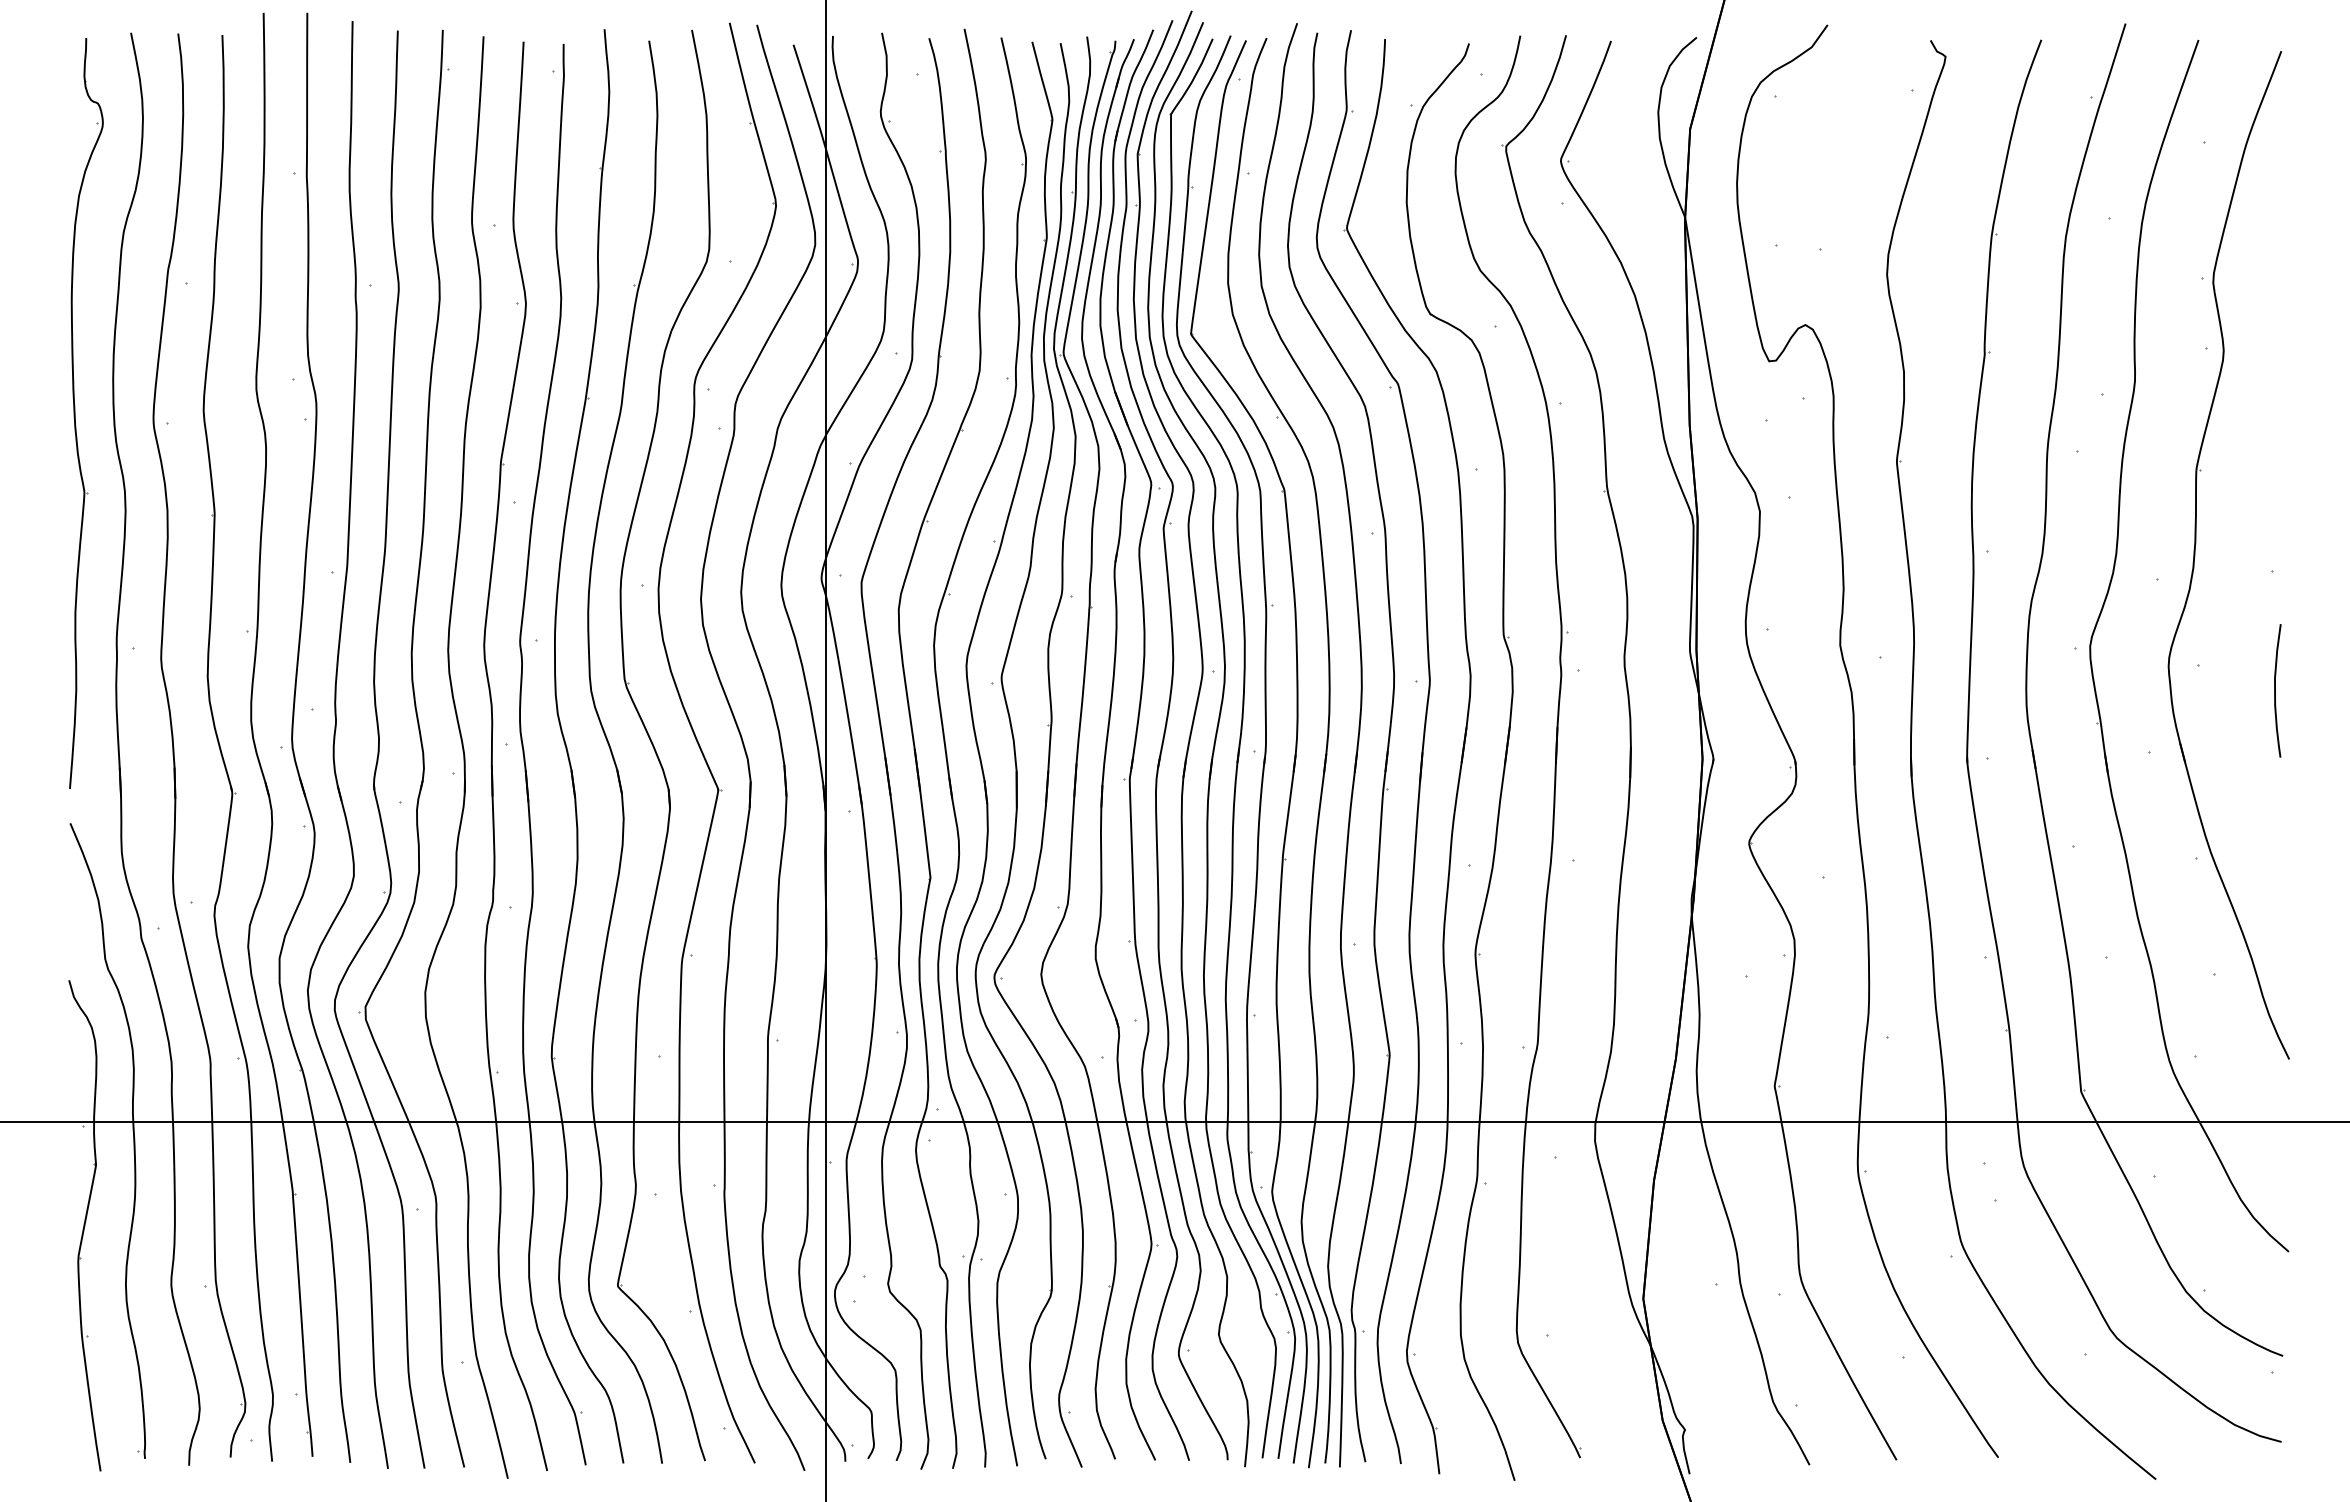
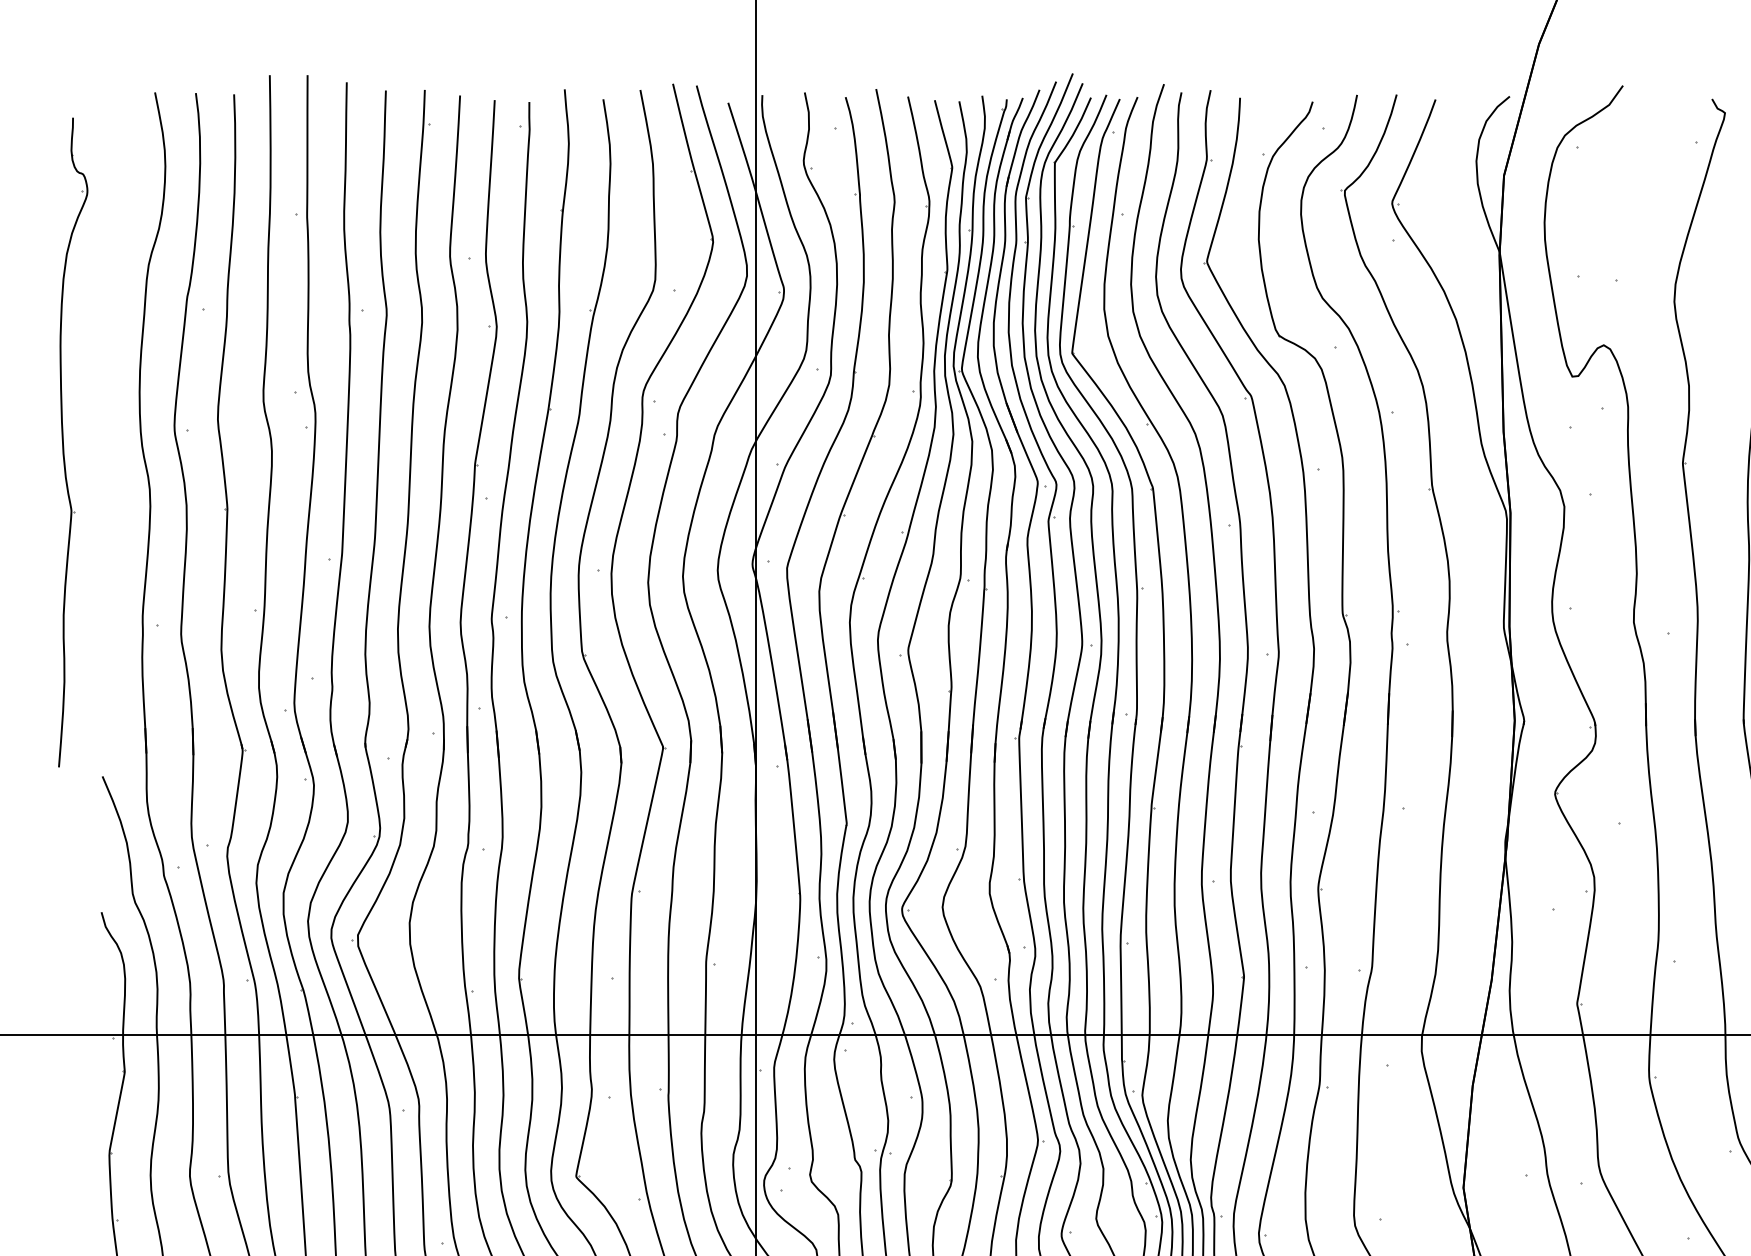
part: (75, 413) -> (63, 442), moved

